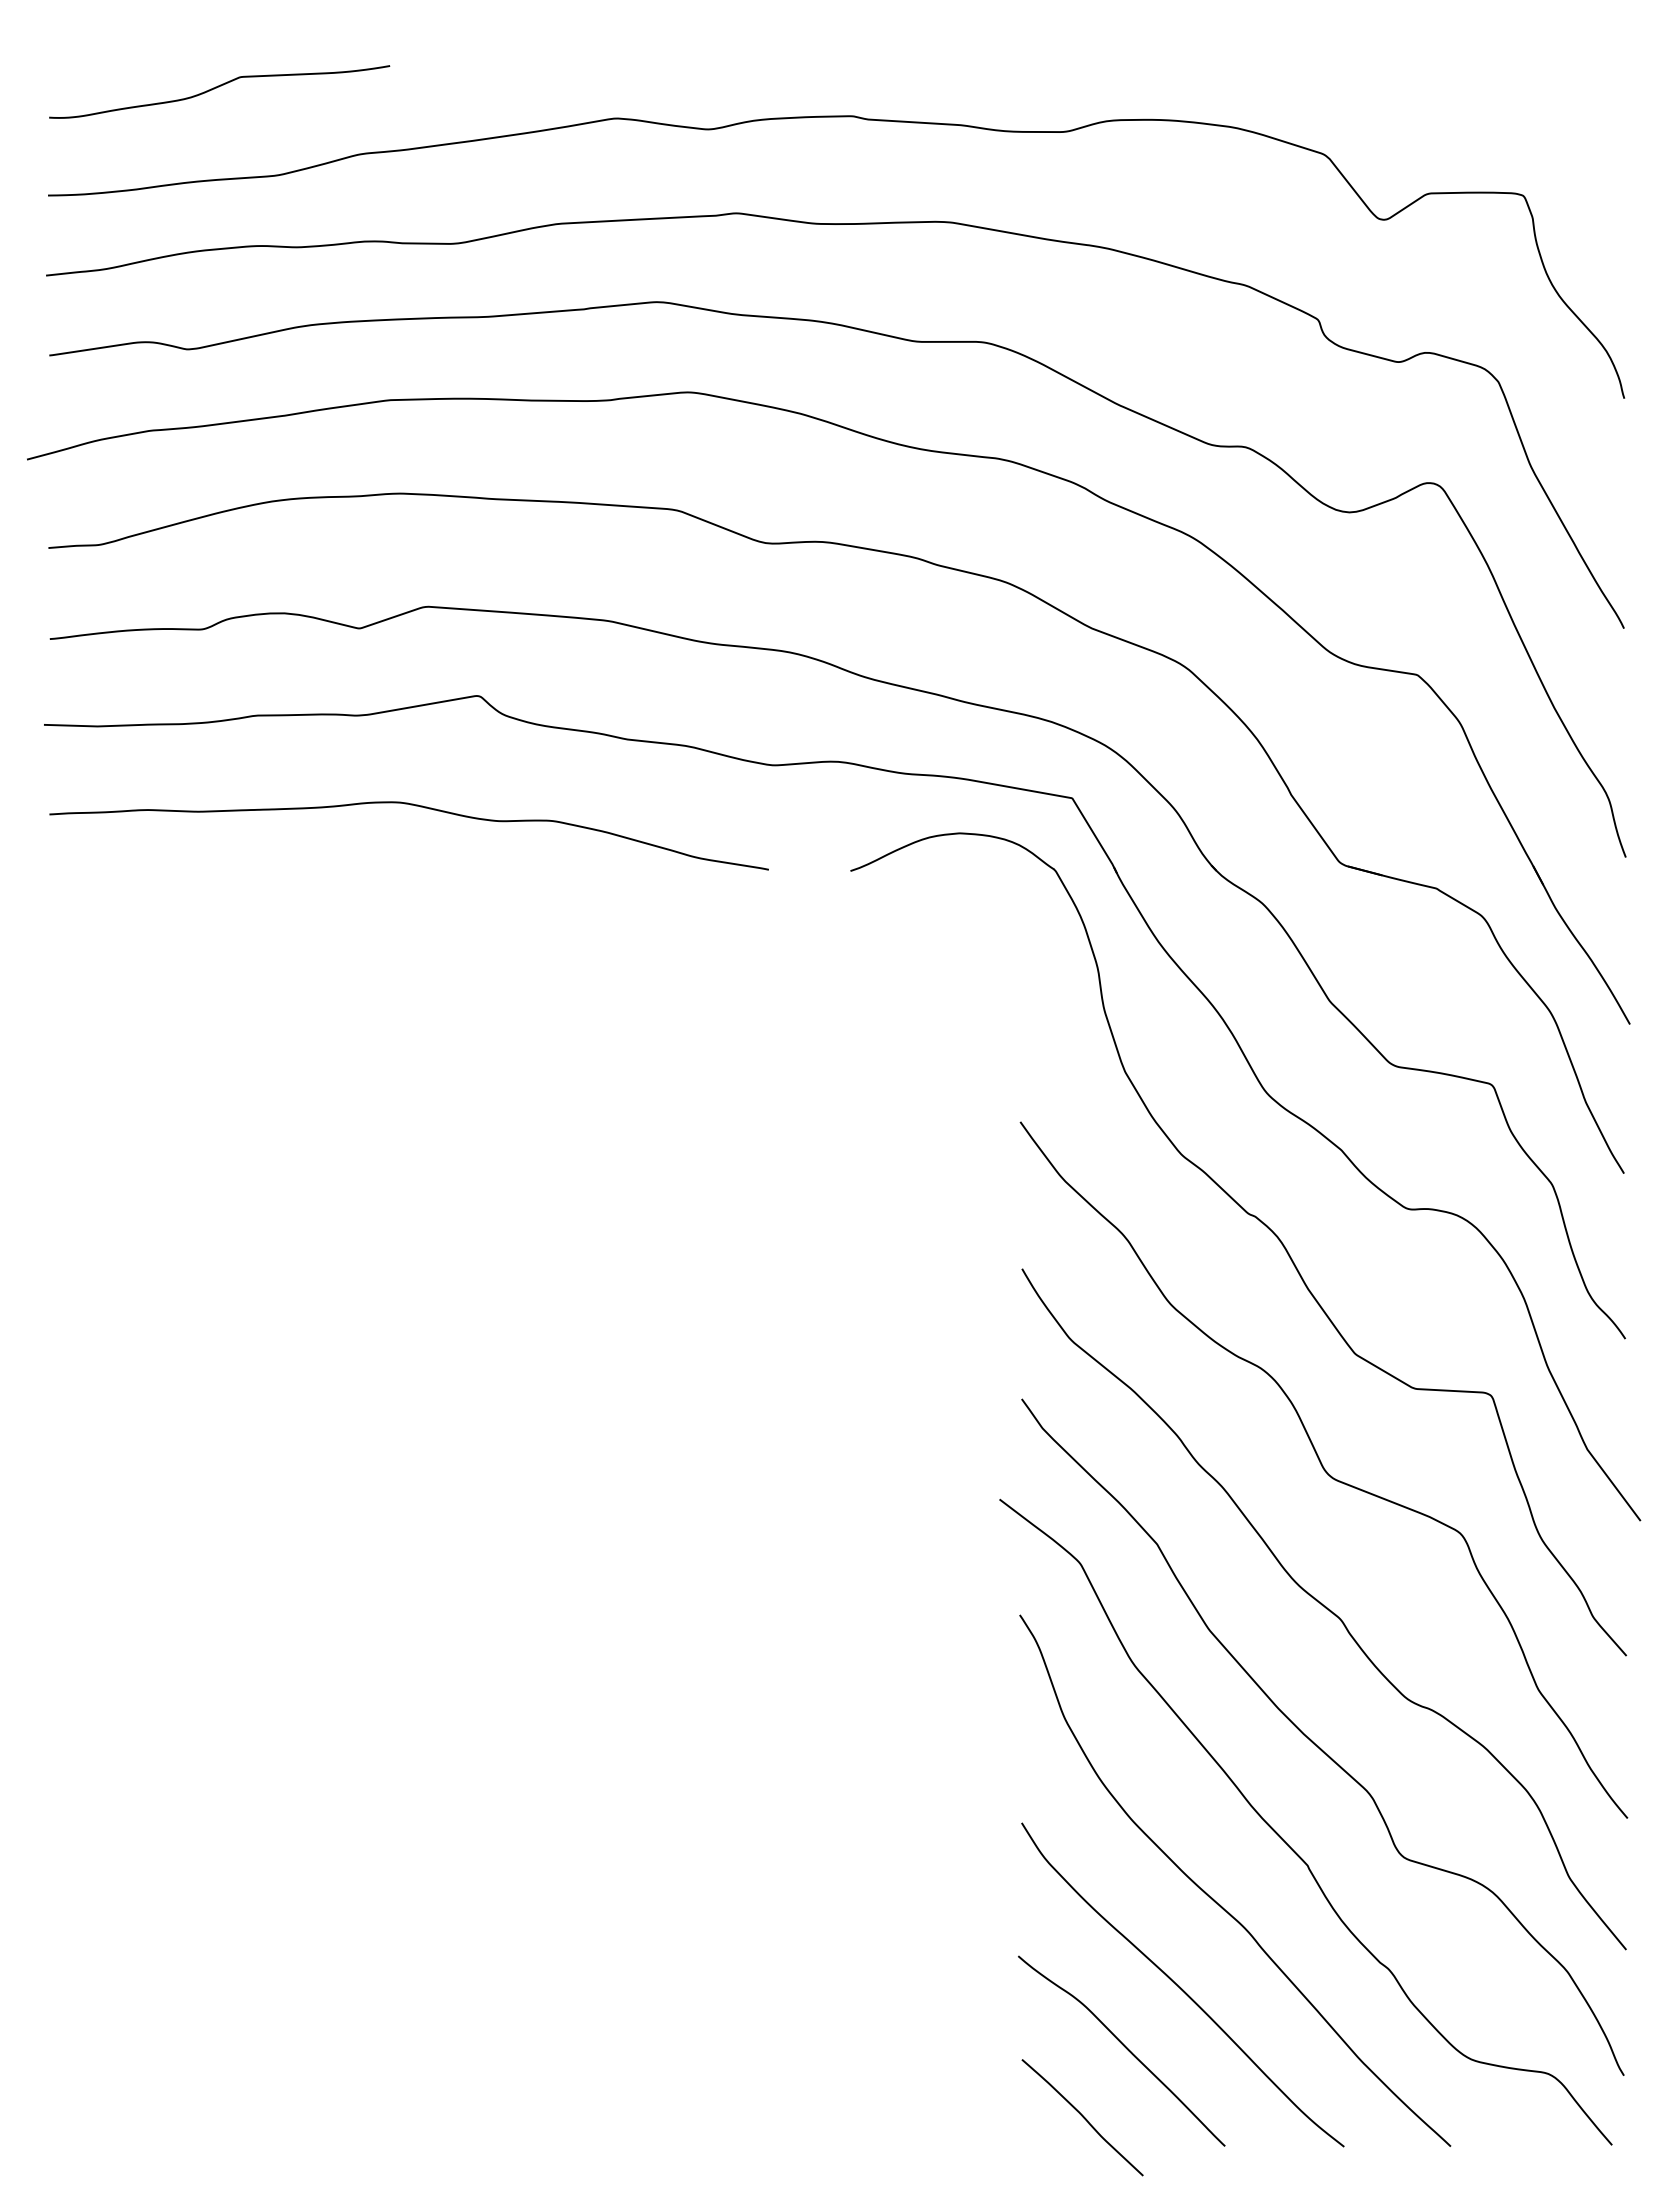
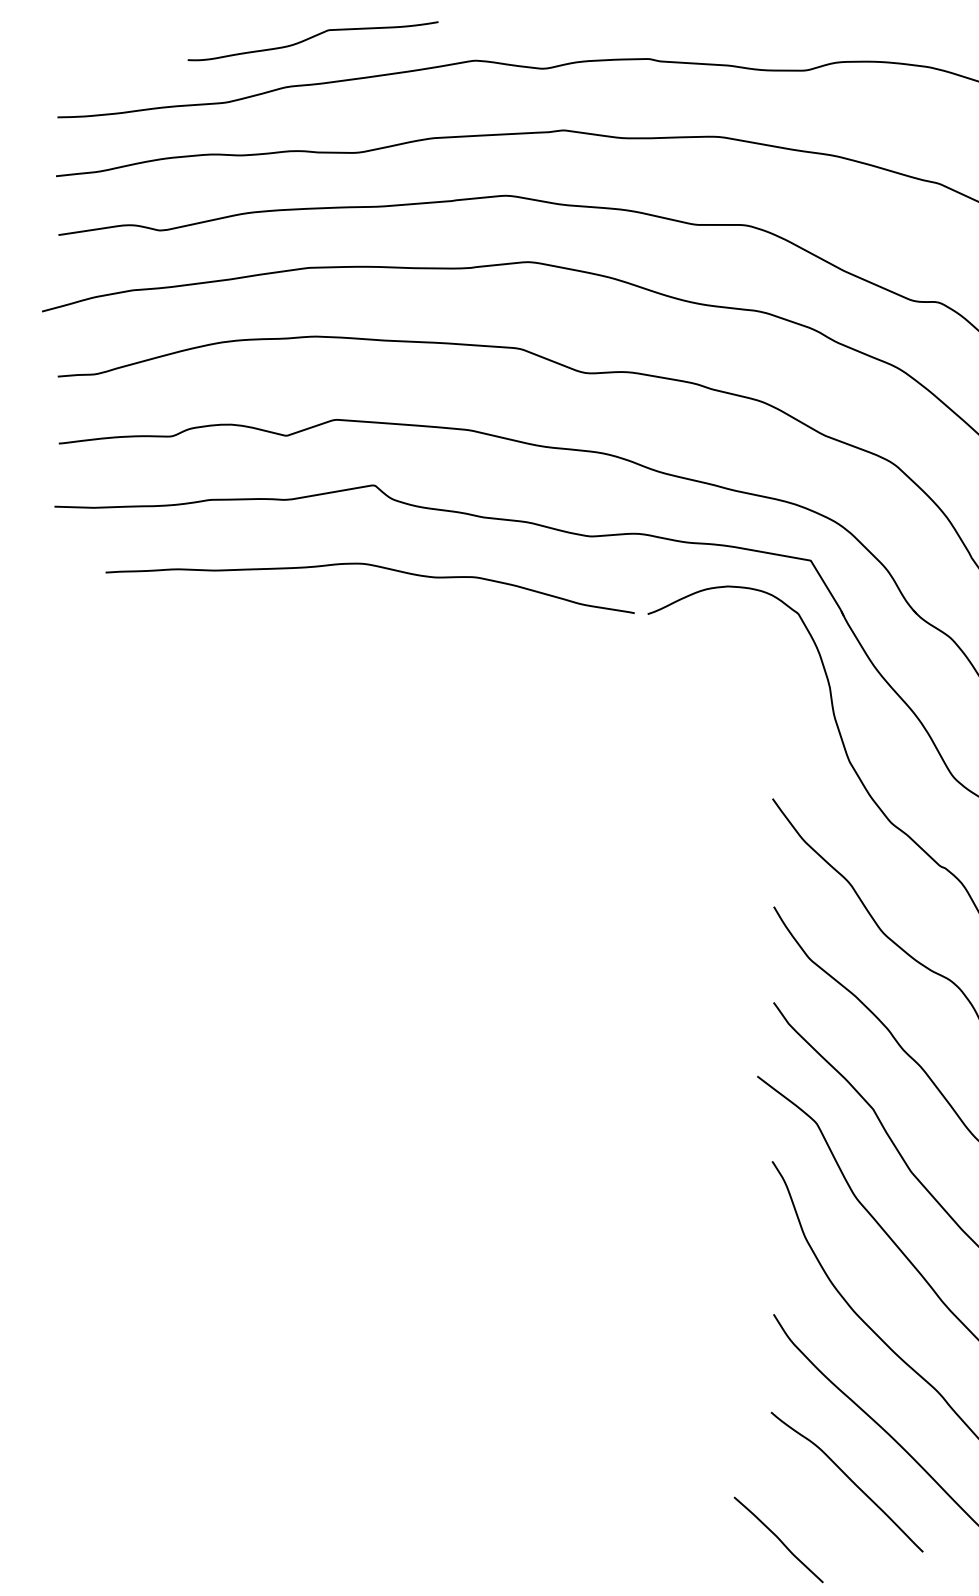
curve: (219, 87) -> (313, 37), moved
curve: (415, 806) -> (374, 566), moved
curve: (1082, 2117) -> (778, 1539), moved

